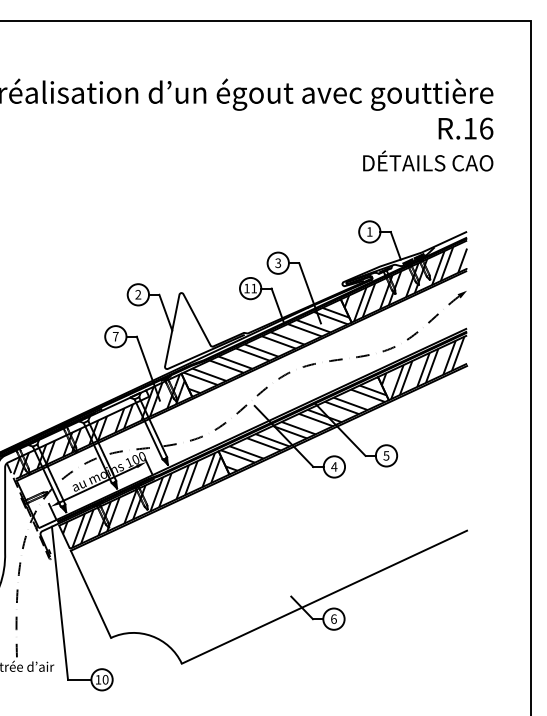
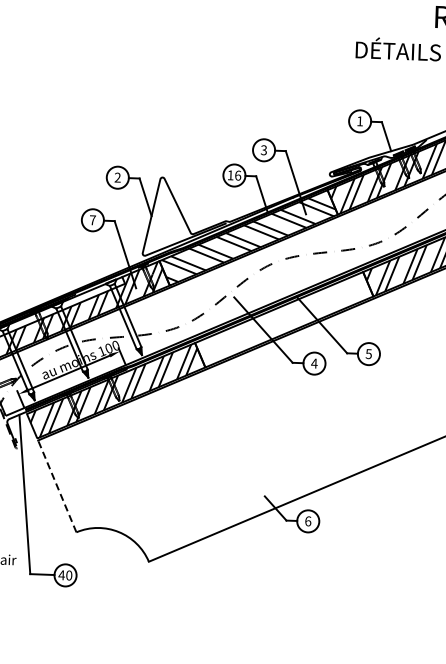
text: (254, 288) -> (238, 175), 11 -> 16
hatch: (303, 423) -> (284, 317), removed
line: (90, 594) -> (56, 486), solid -> dashed
text: (98, 679) -> (61, 574), 10 -> 40

